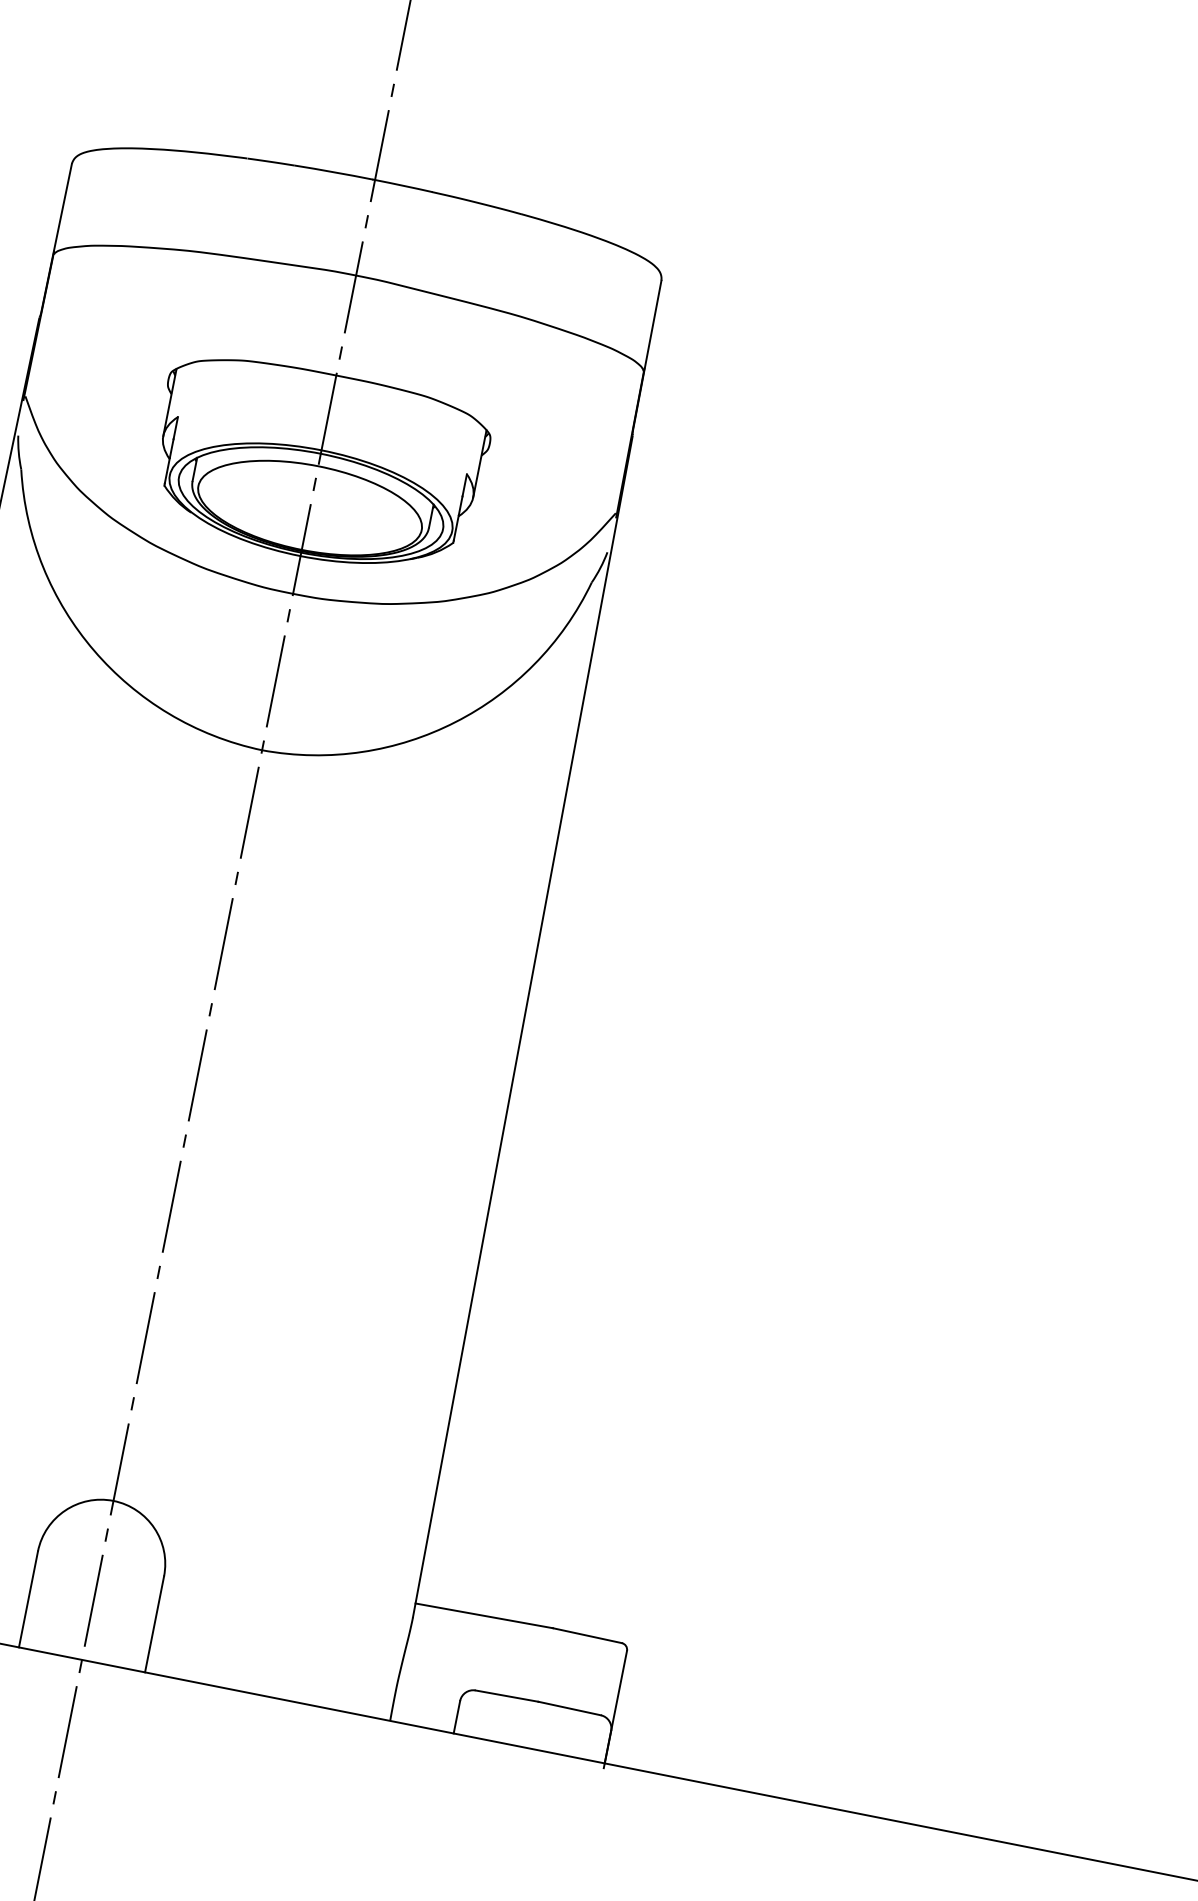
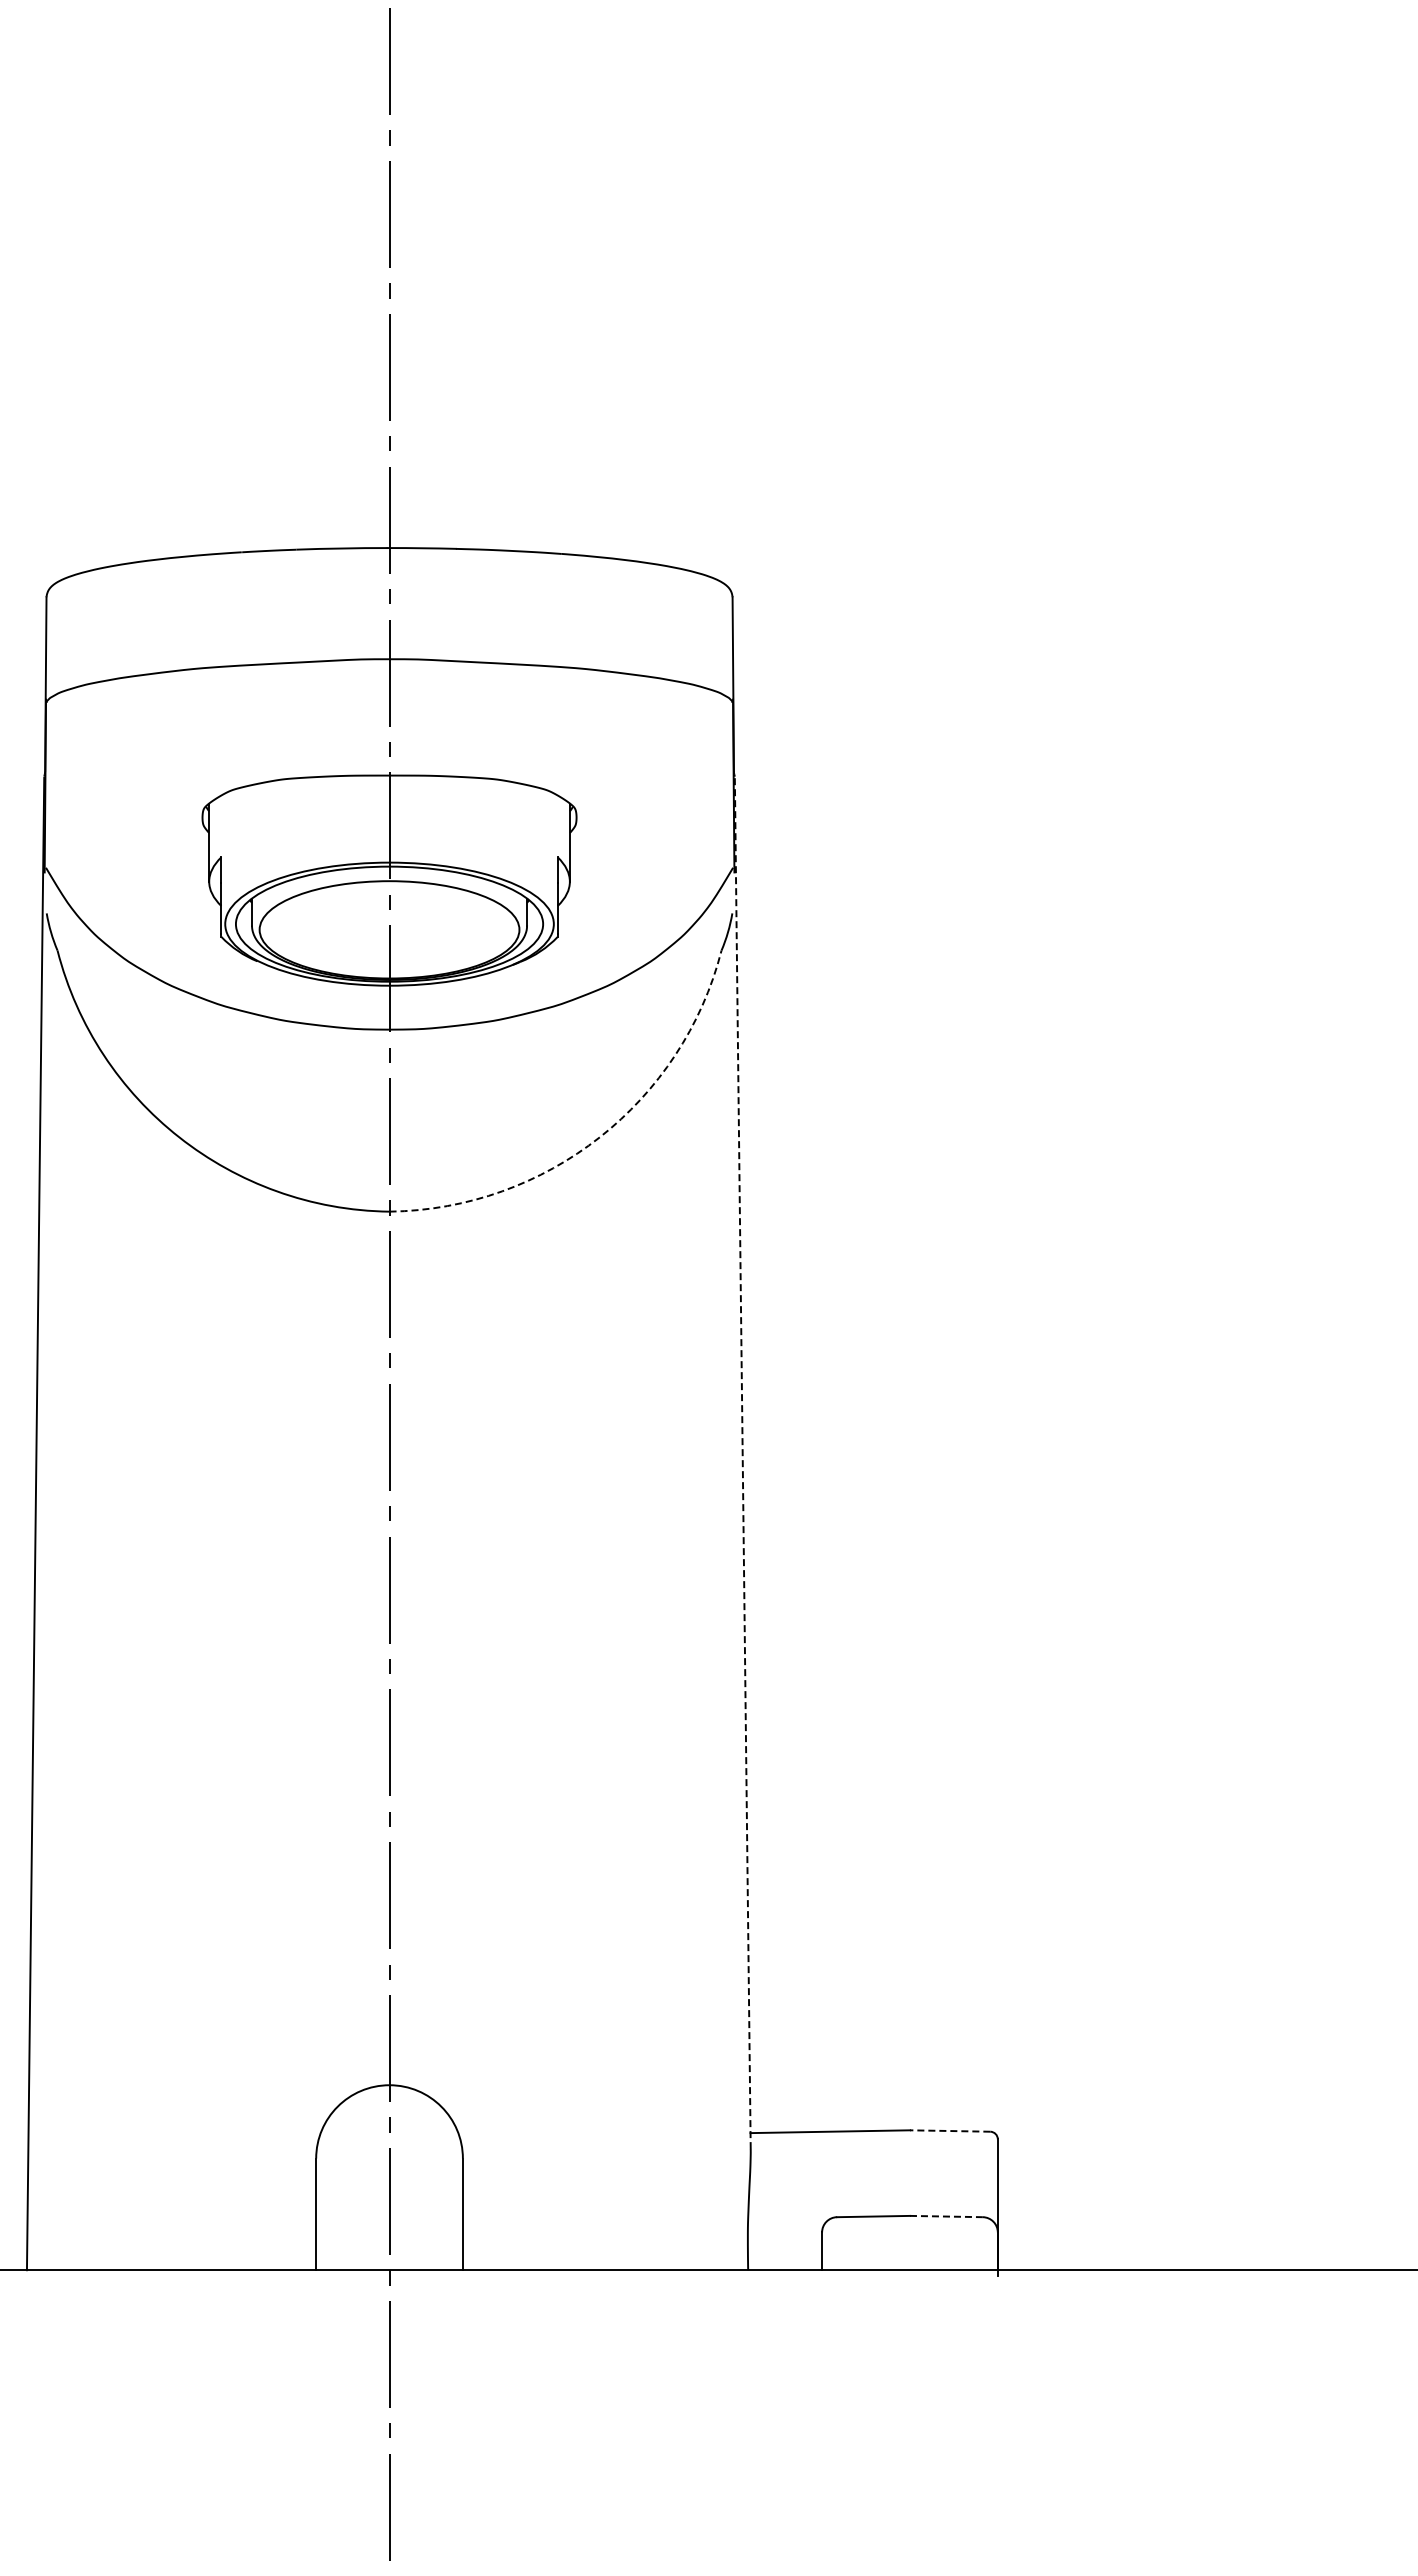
arc: (455, 722) -> (599, 1137), solid -> dashed
line: (522, 1026) -> (742, 1463), solid -> dashed
line: (586, 1635) -> (949, 2131), solid -> dashed
line: (569, 1708) -> (946, 2216), solid -> dashed

